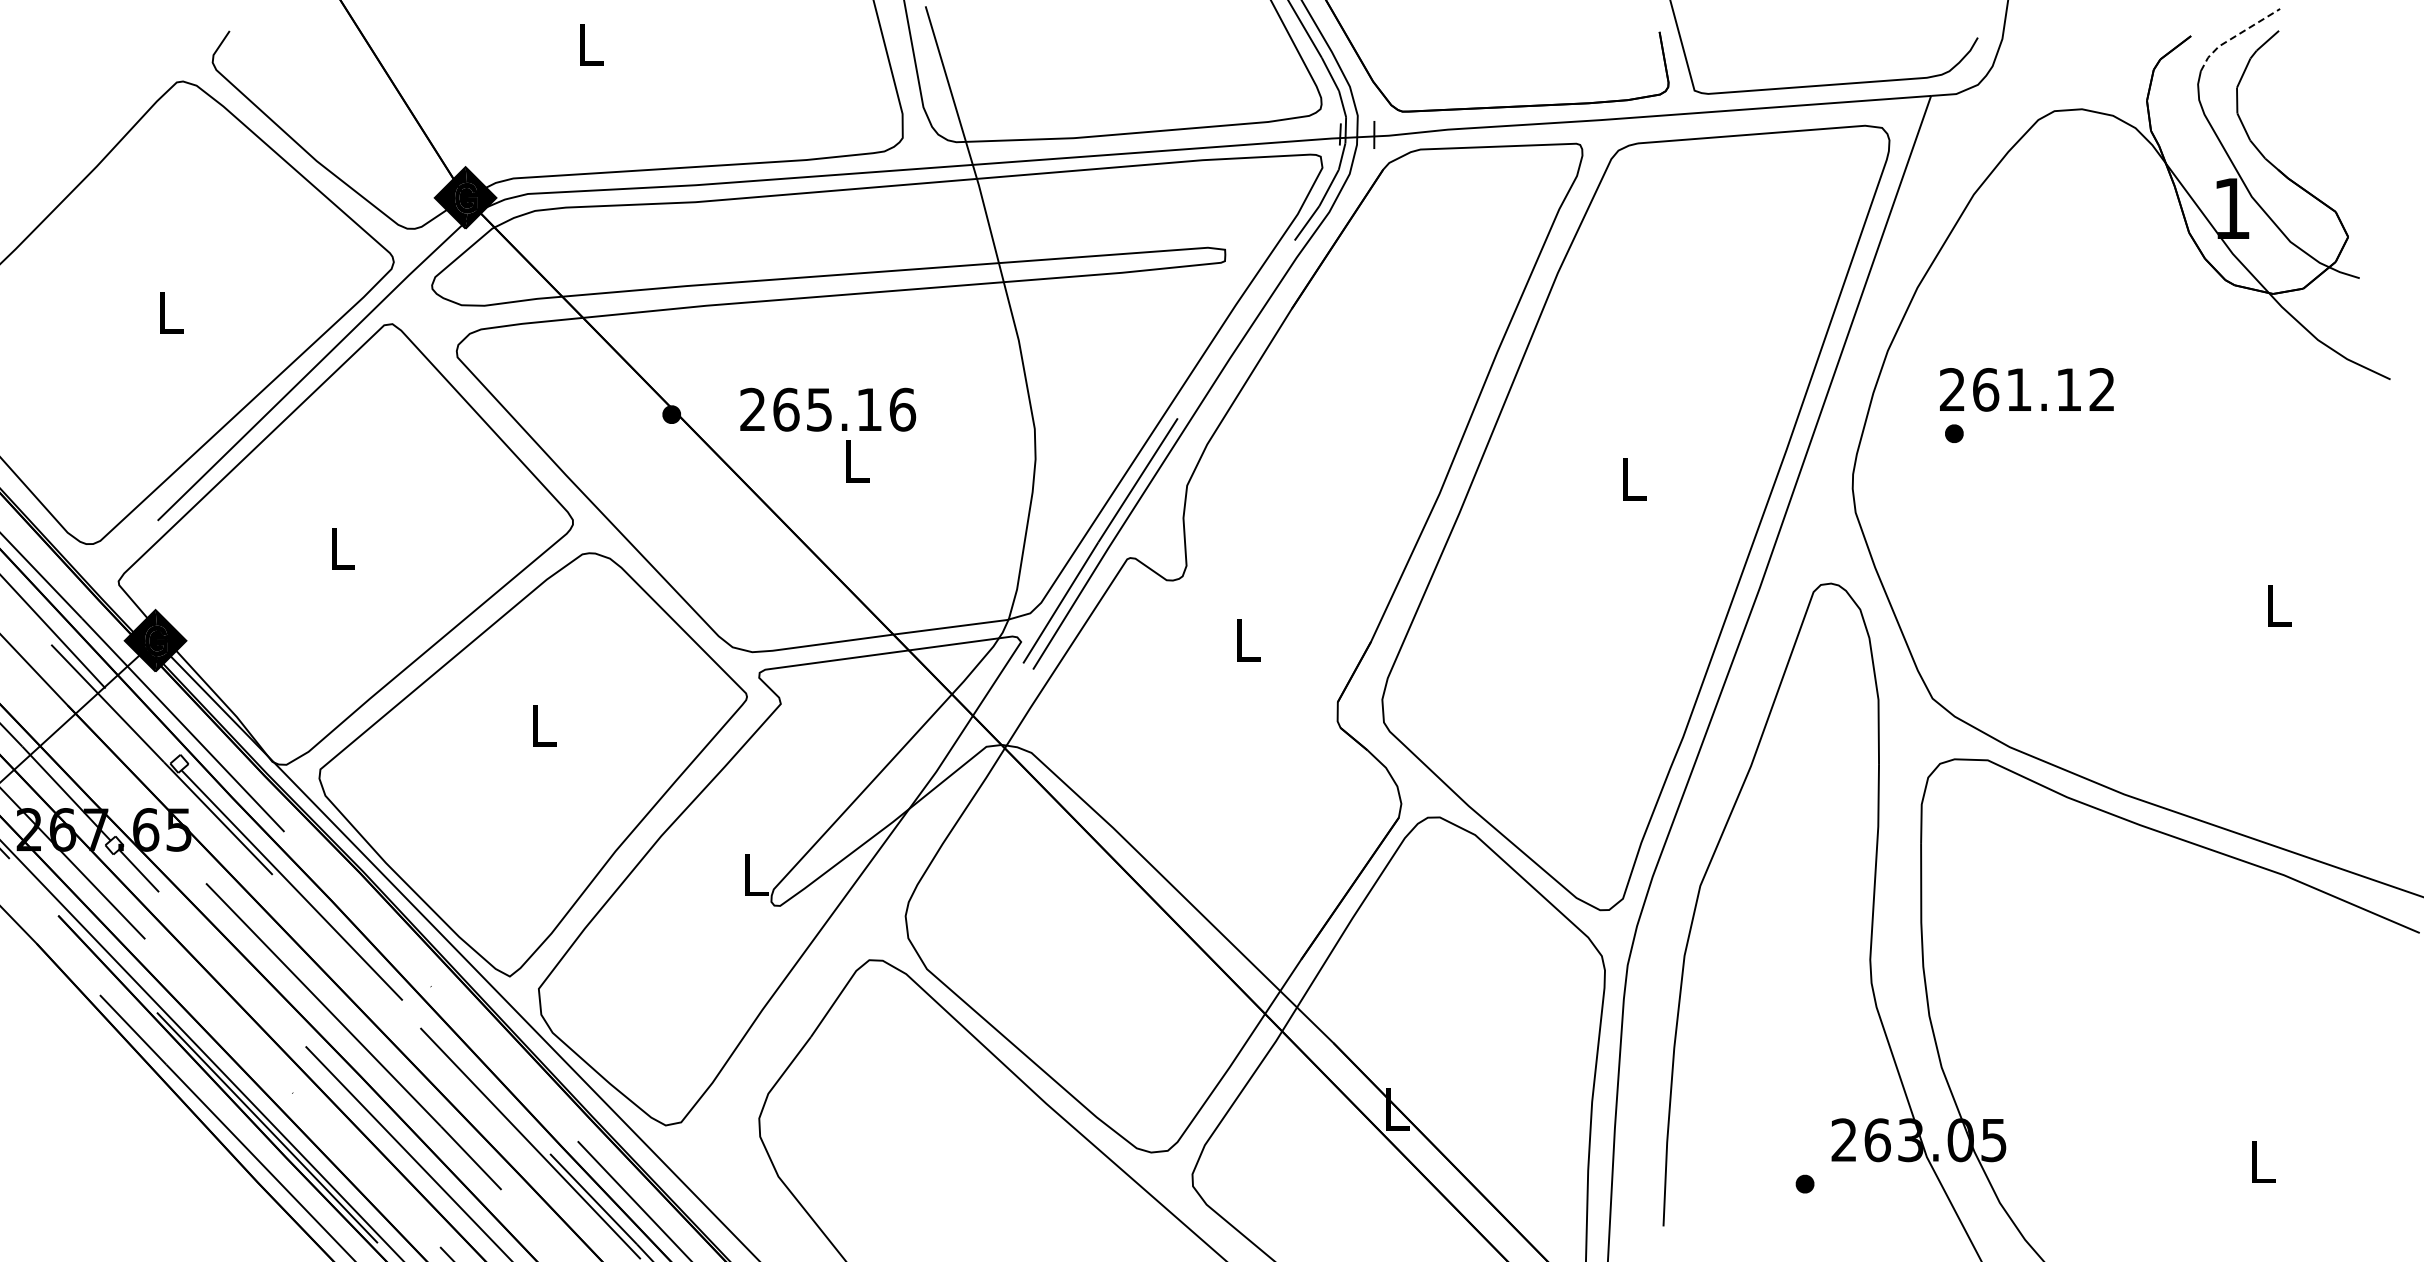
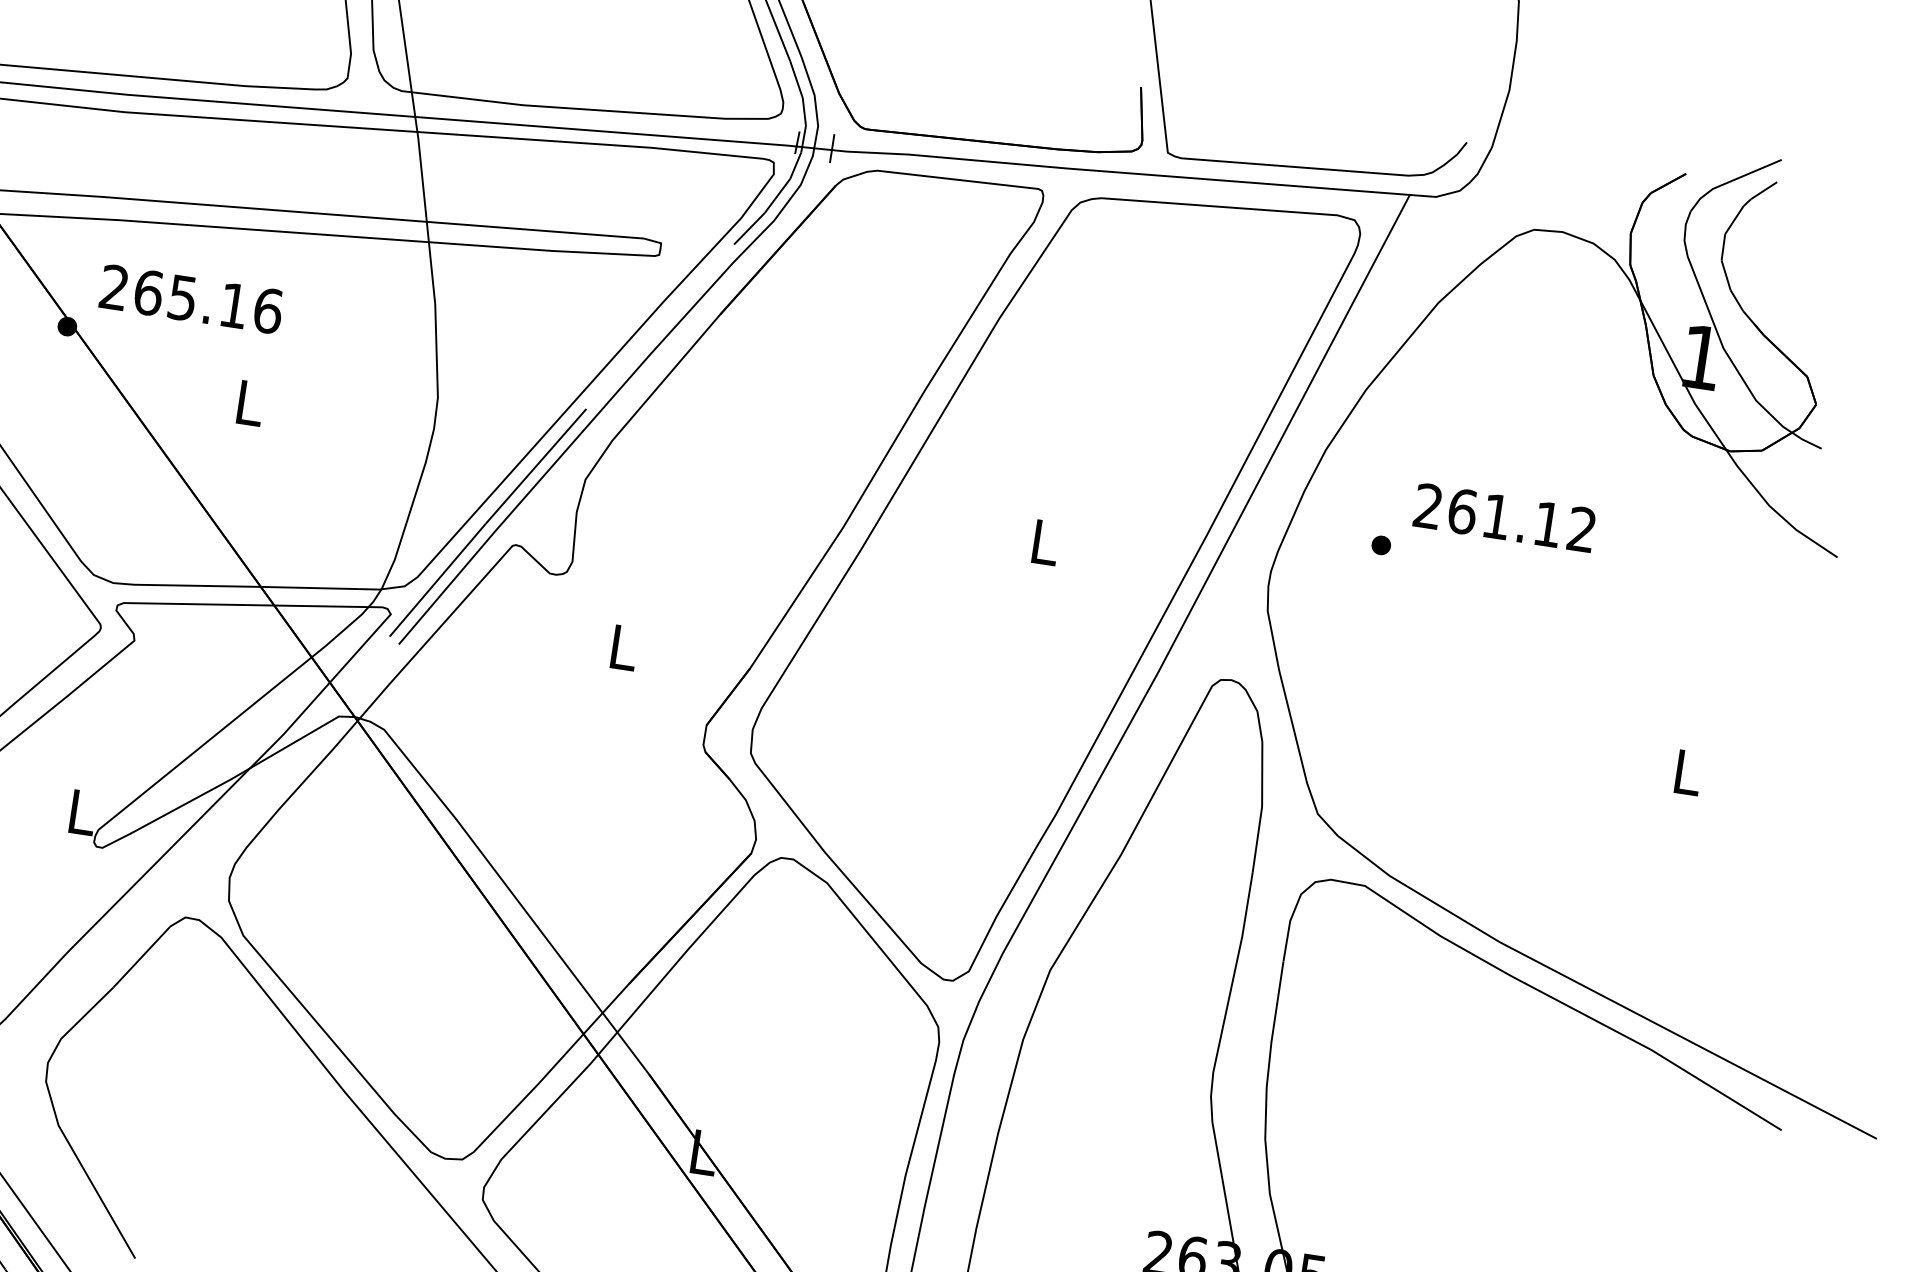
line: (2234, 36) -> (1730, 181), dashed -> solid
text: (2026, 389) -> (1504, 517), moved
text: (828, 409) -> (192, 299), moved

